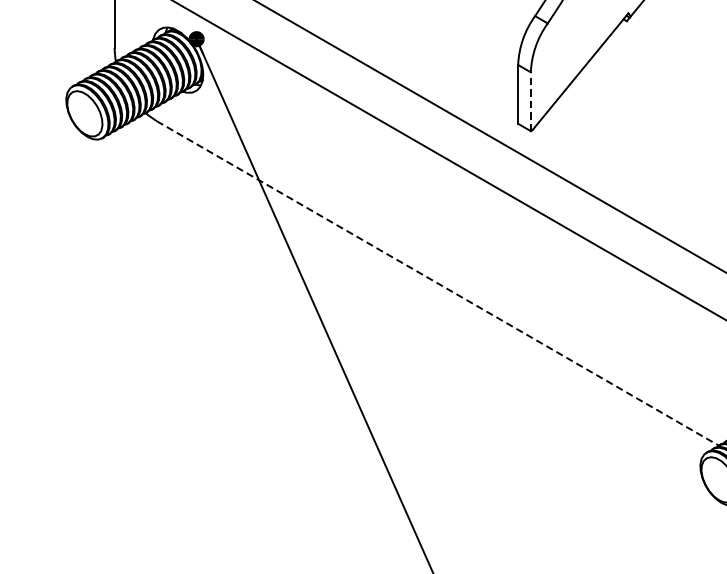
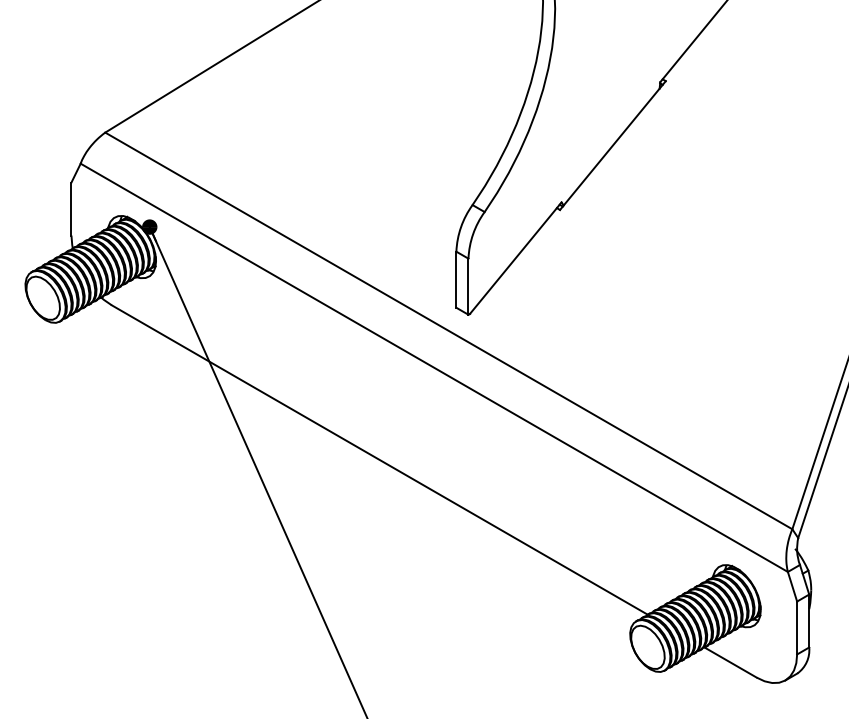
line: (530, 101) -> (468, 286), dashed -> solid
line: (438, 283) -> (380, 460), dashed -> solid

